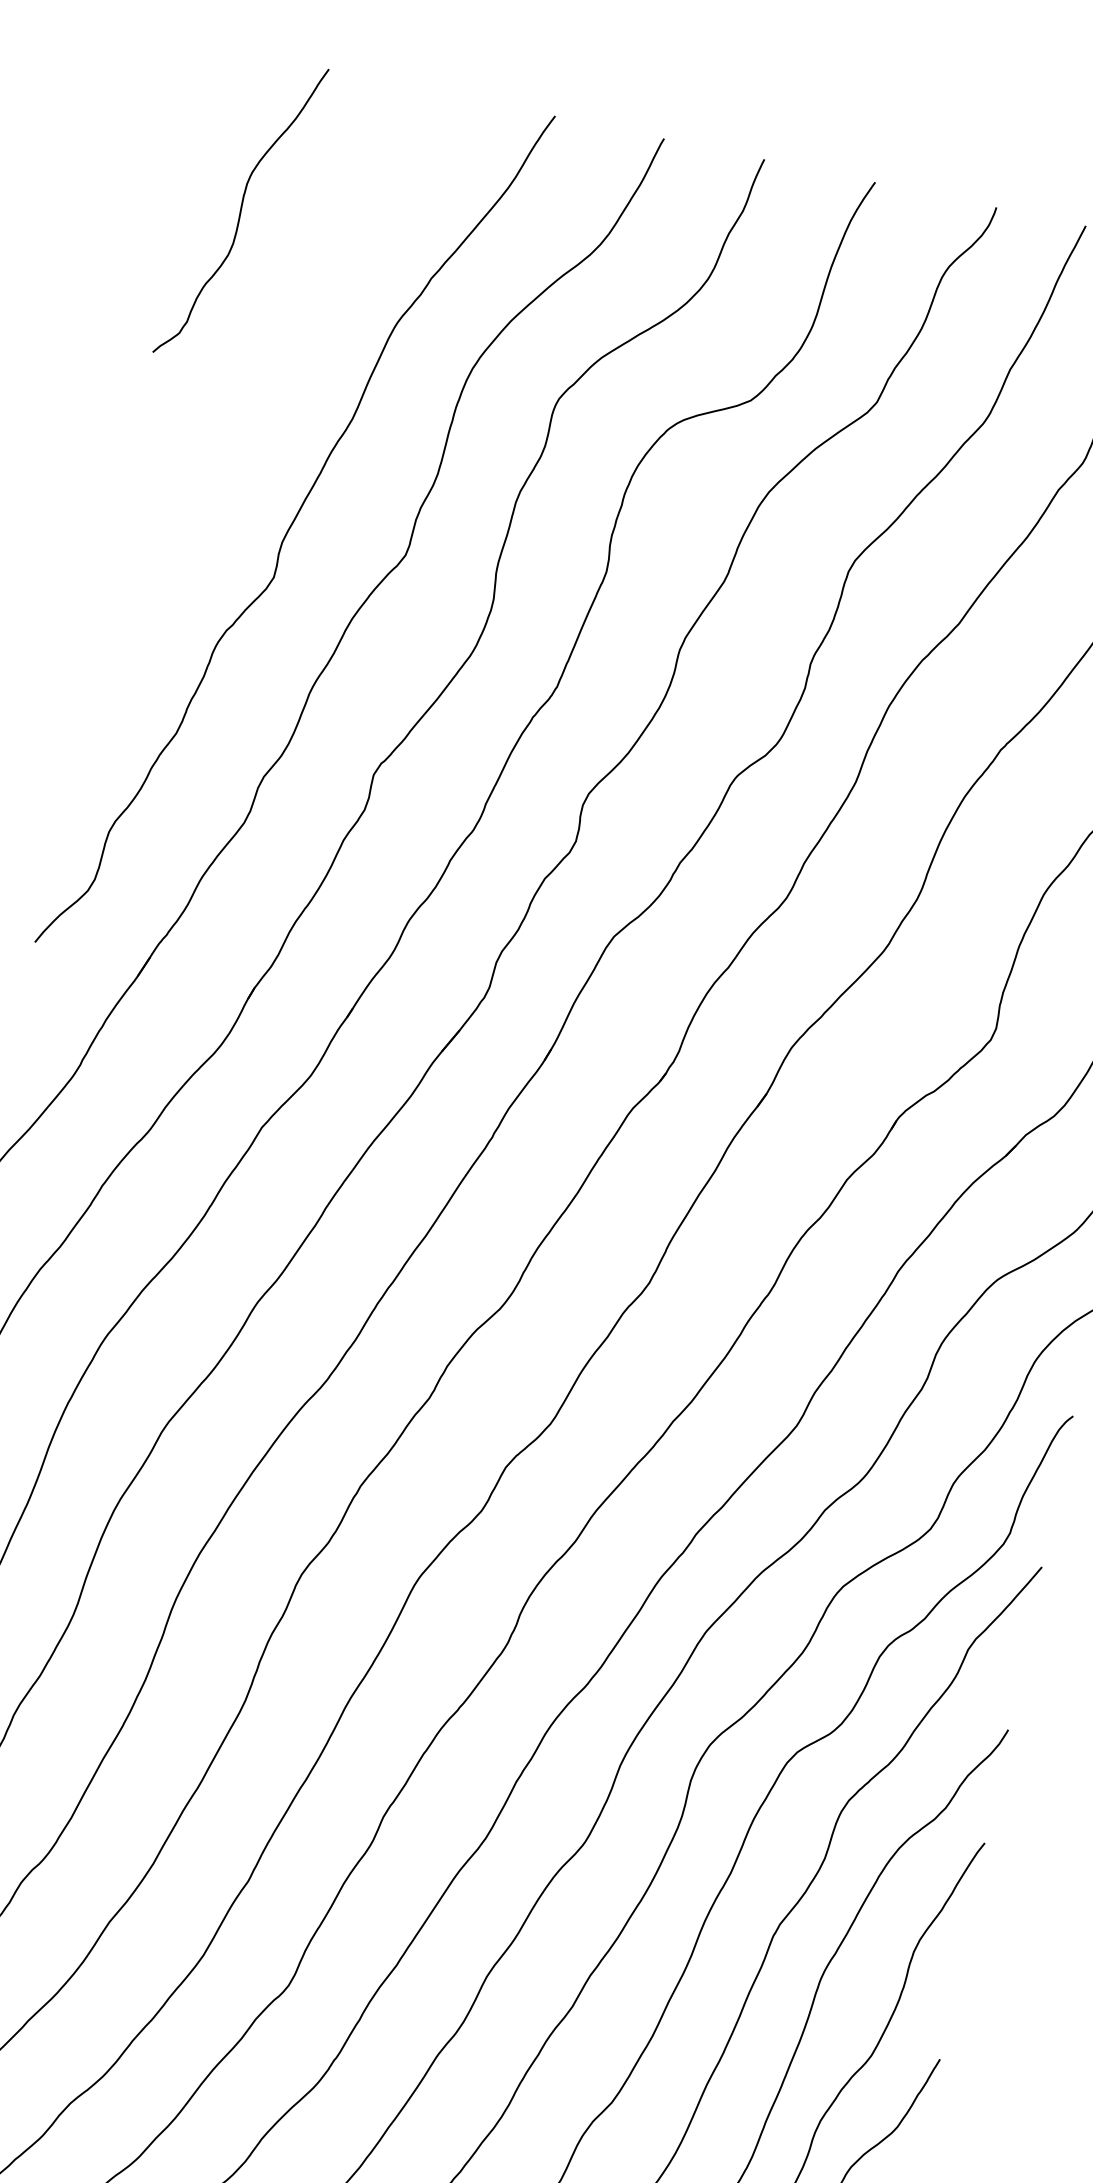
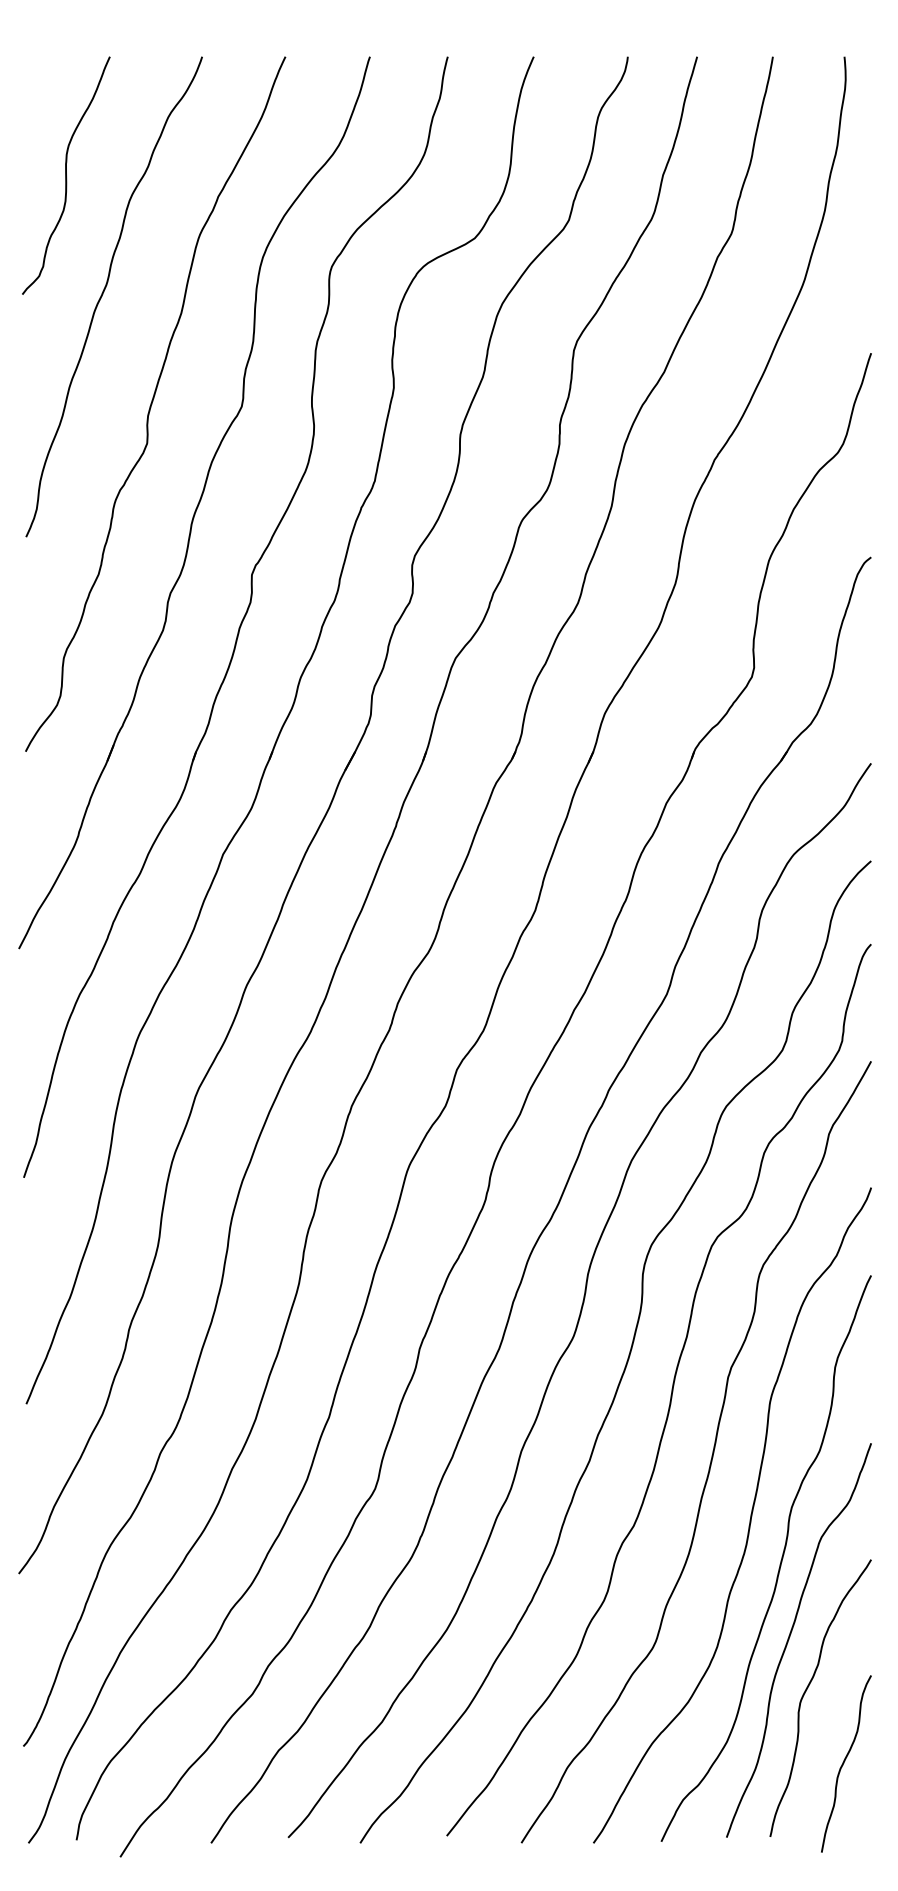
curve: (259, 371) -> (104, 292), added

